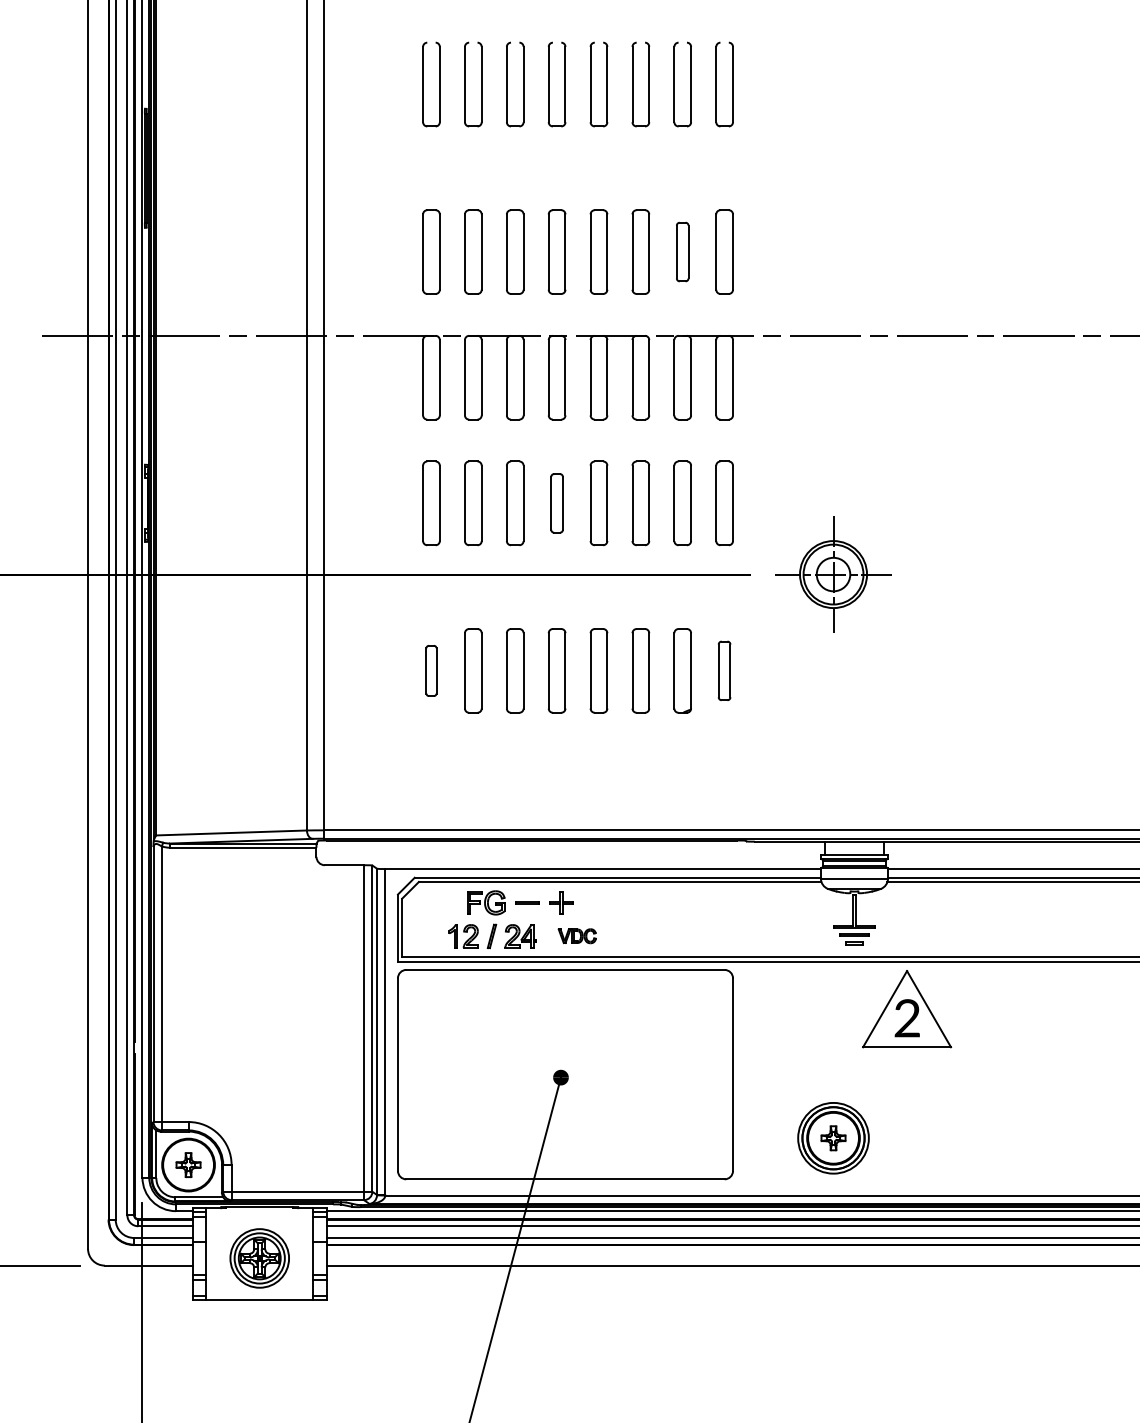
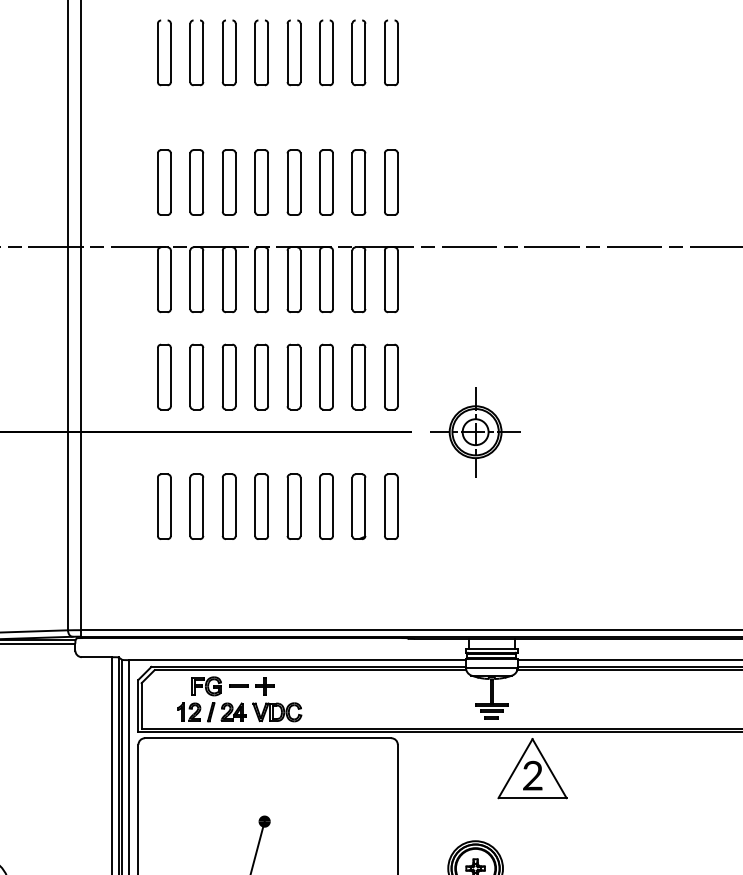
part: (682, 251) -> (358, 182), size x1.43
part: (556, 503) -> (261, 377), size x1.43
part: (431, 670) -> (164, 506), size x1.67
part: (724, 670) -> (391, 506), size x1.43
part: (577, 935) -> (277, 711), size x1.67

